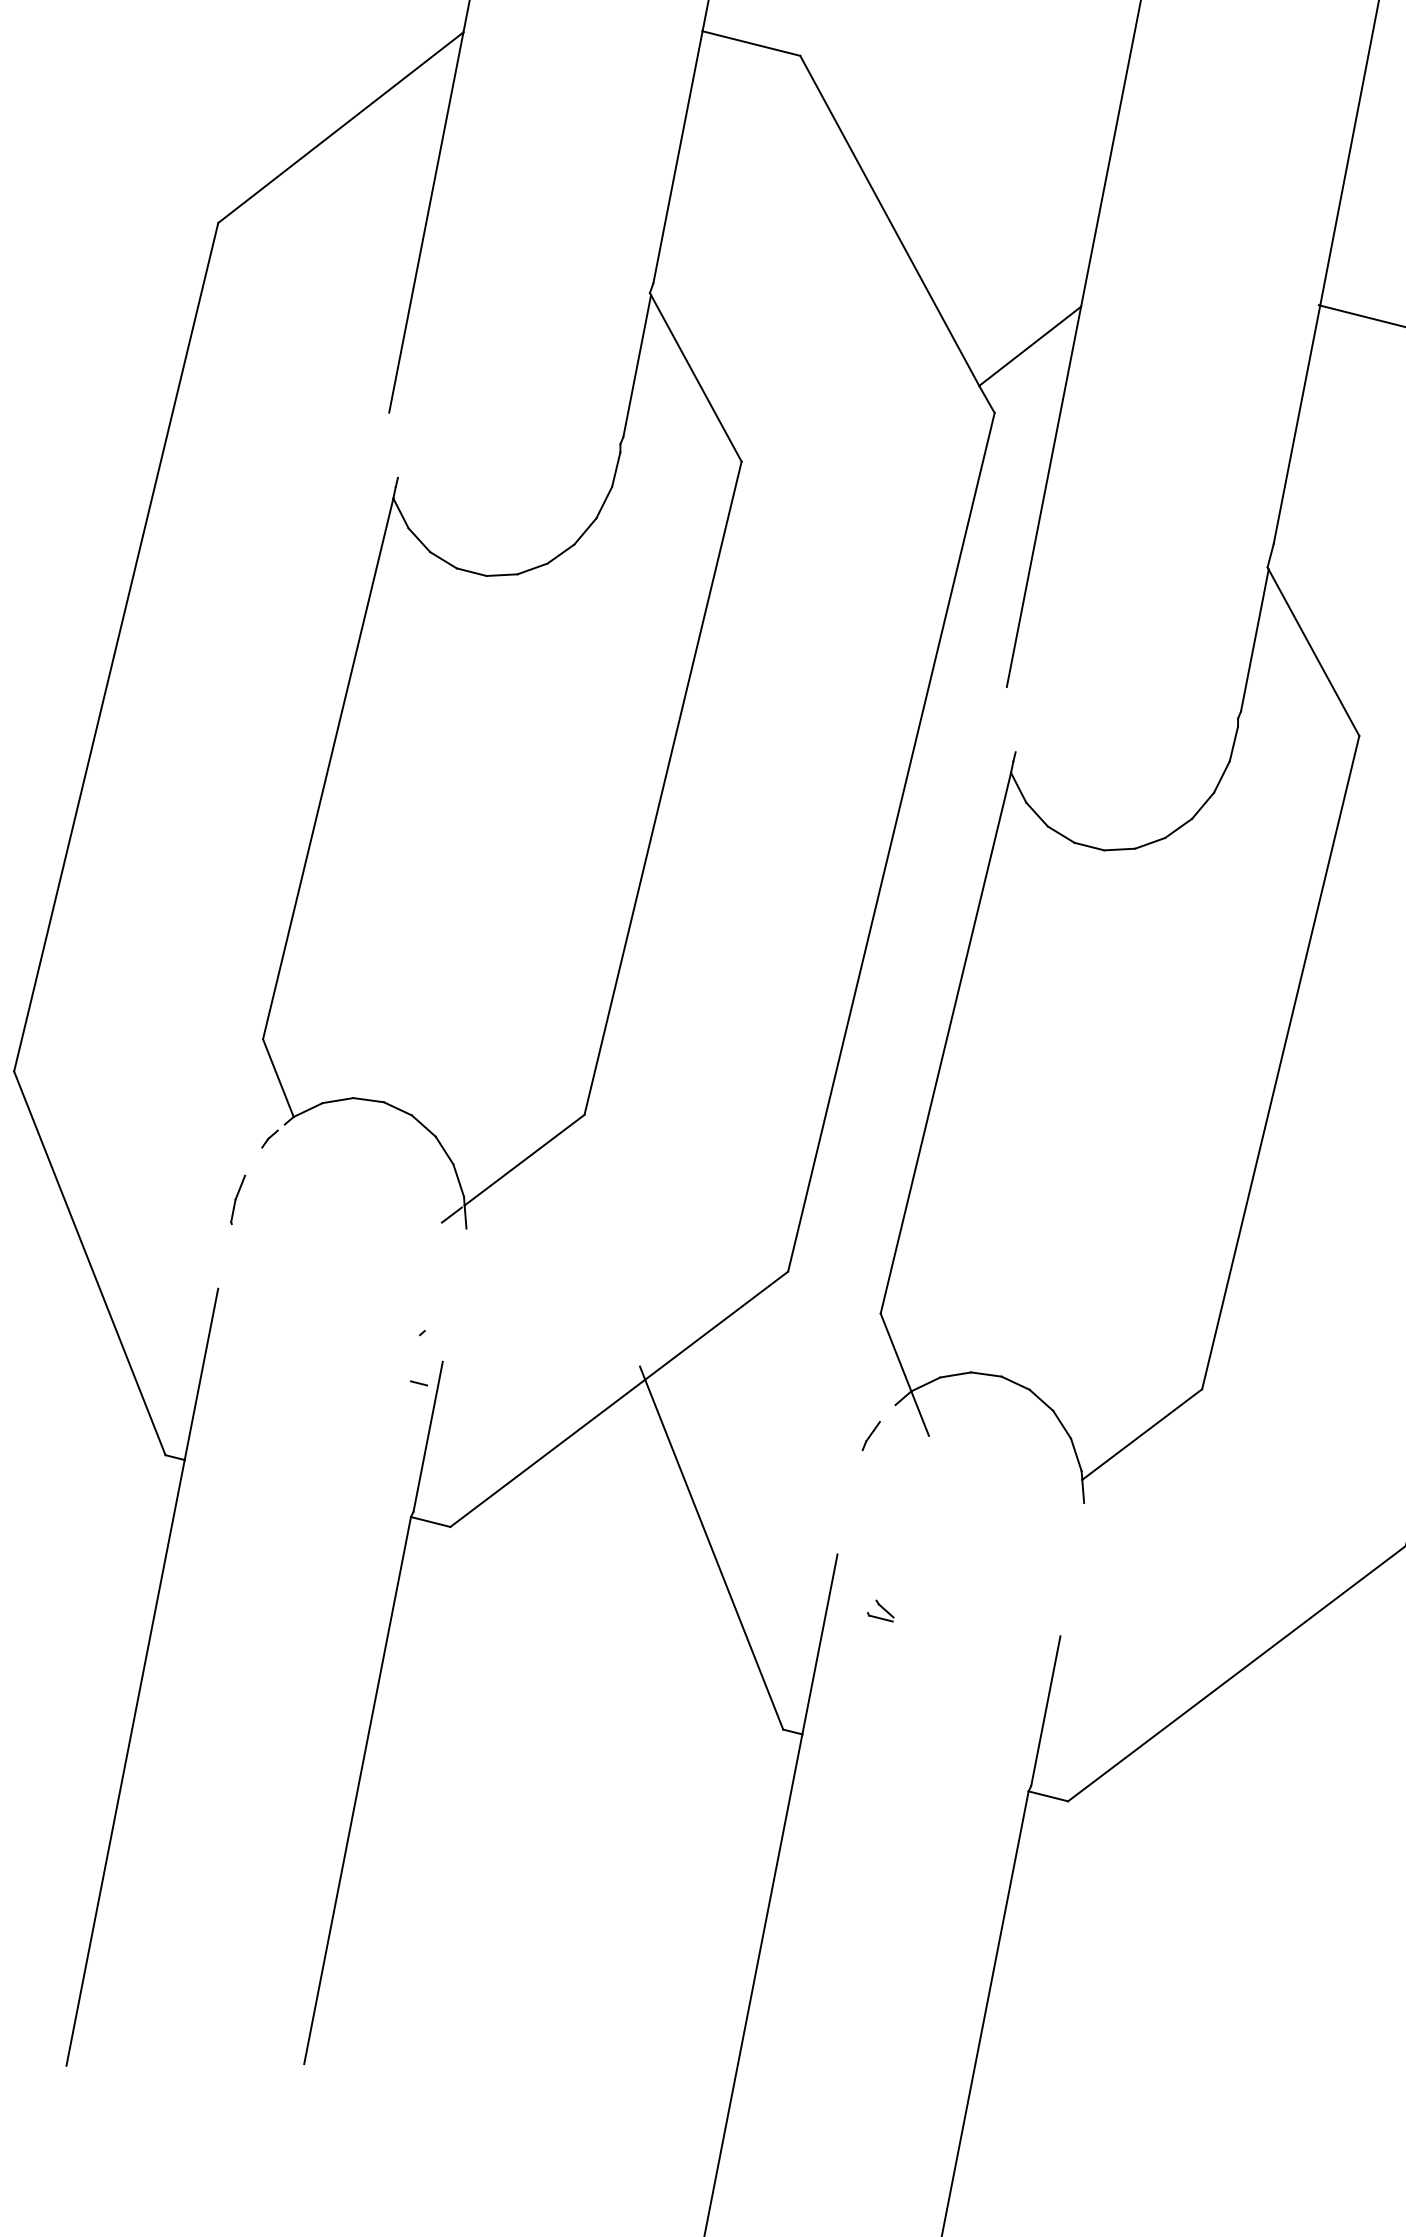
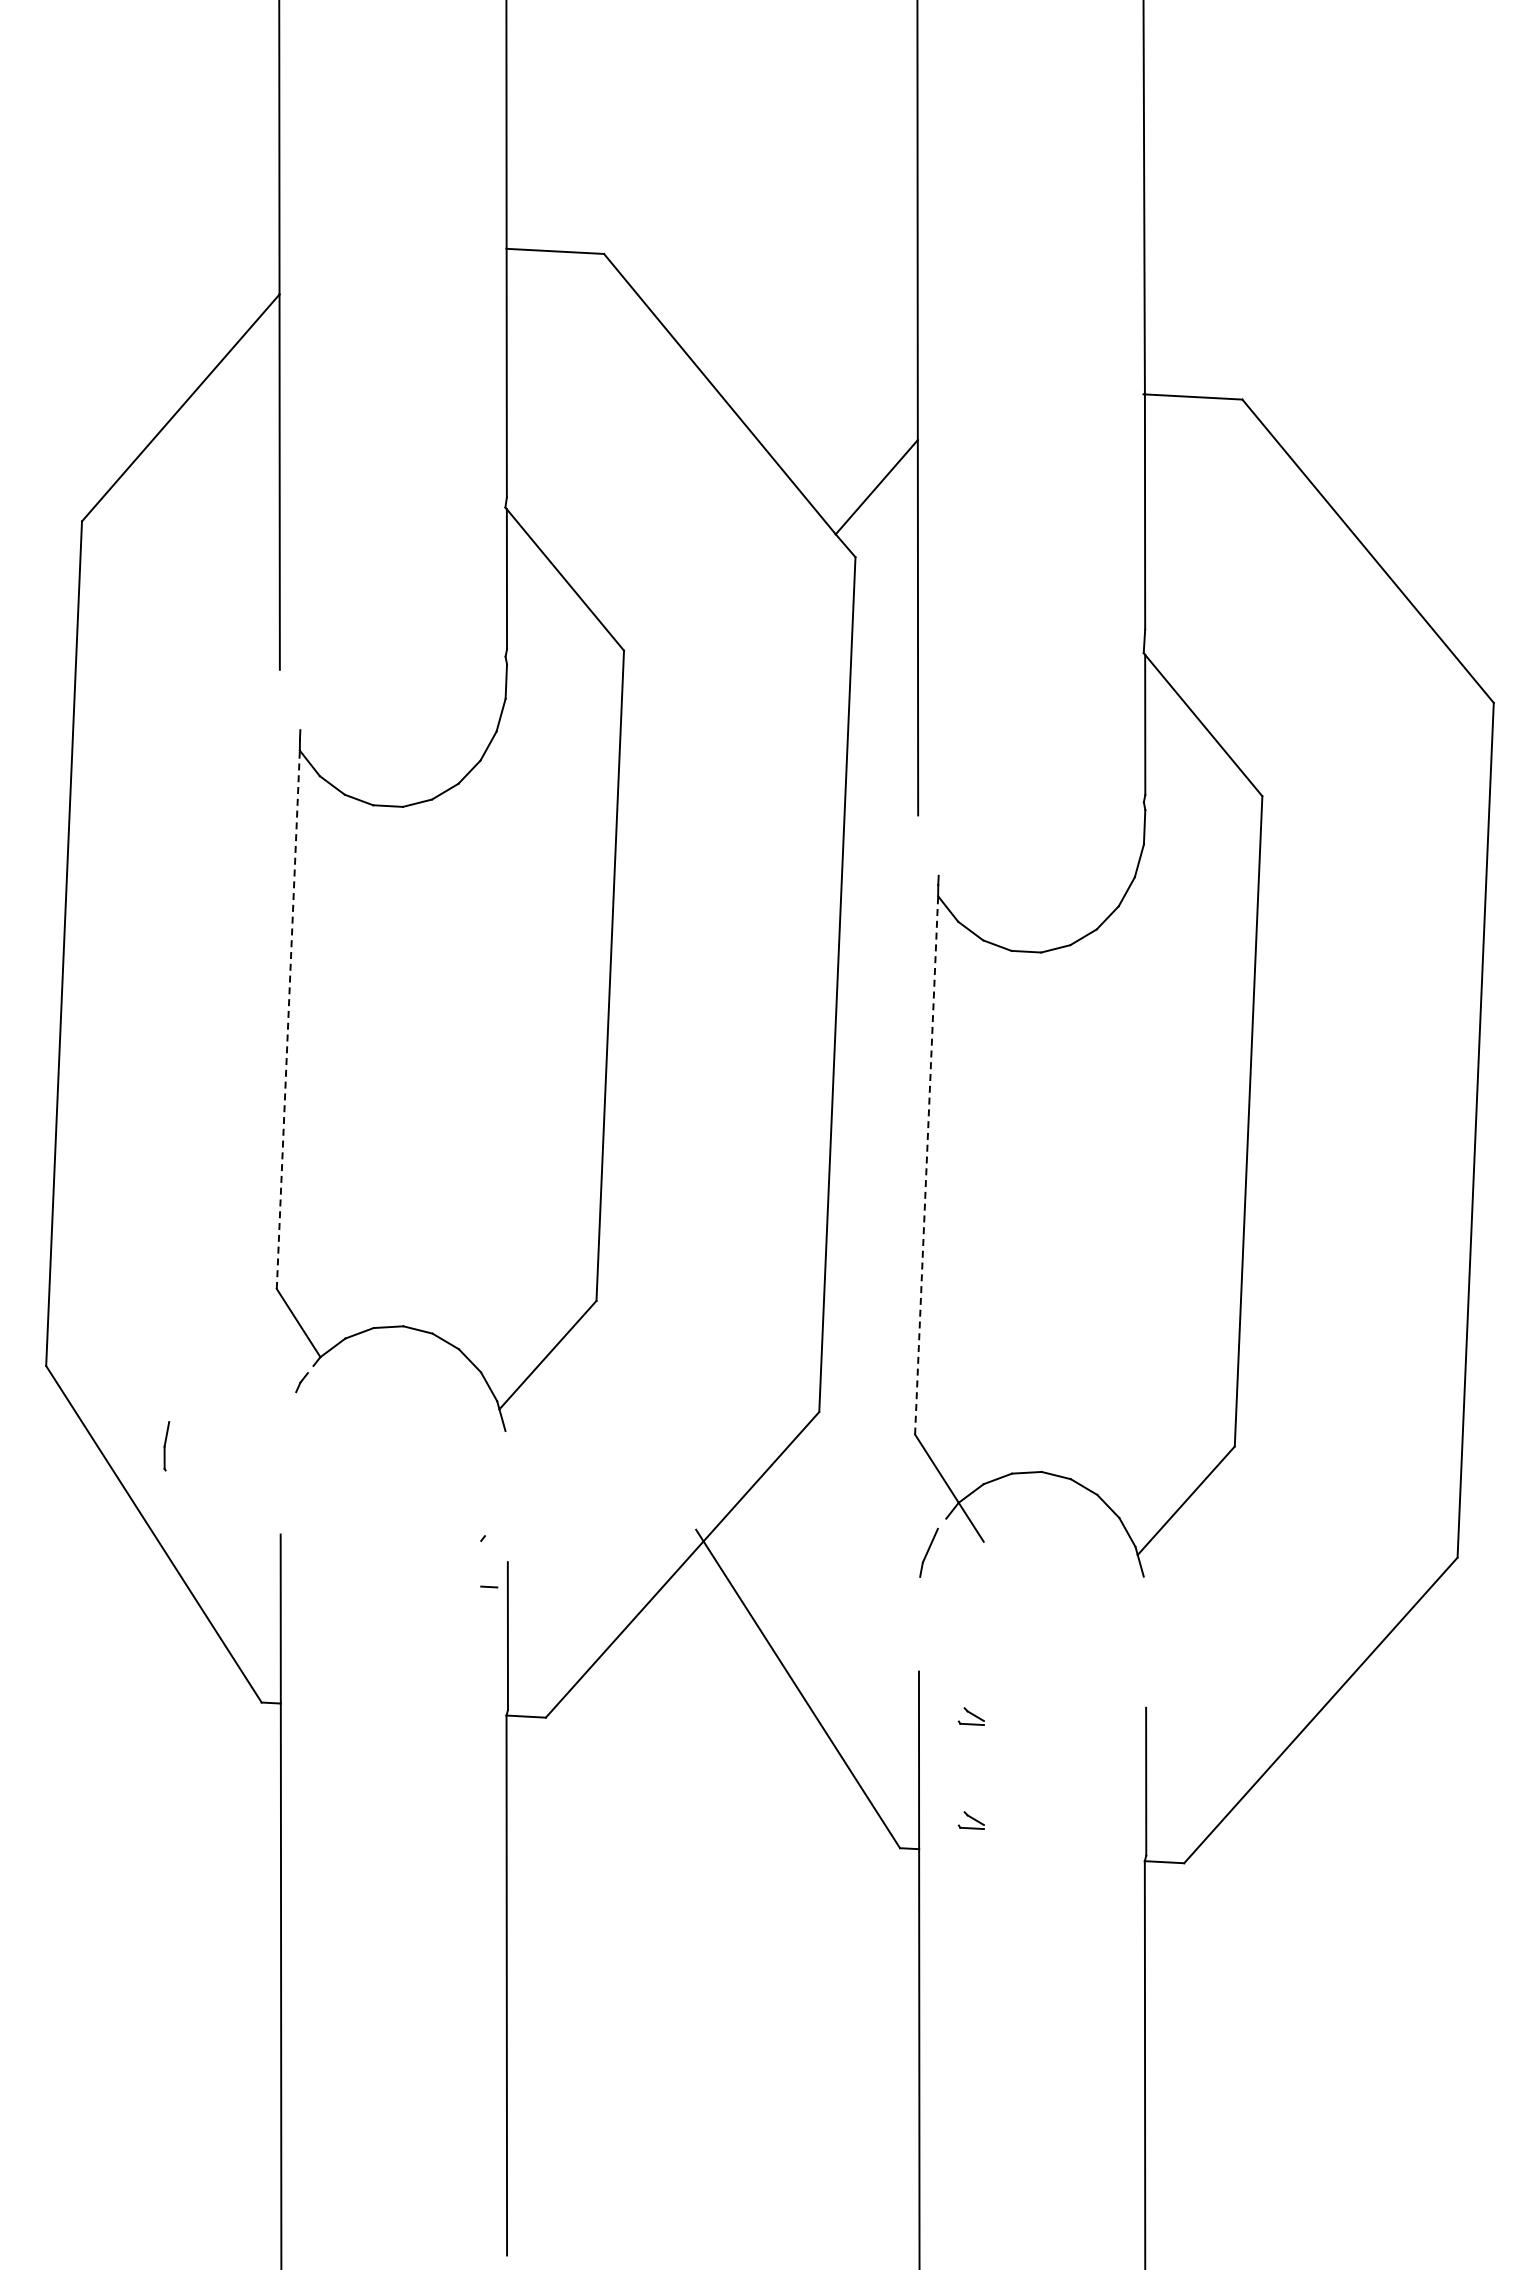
line: (328, 768) -> (288, 1019), solid -> dashed
line: (945, 1042) -> (926, 1164), solid -> dashed
part: (237, 1199) -> (166, 1446), moved
line: (452, 1214) -> (489, 1420), removed
part: (870, 1435) -> (928, 1552), size x1.6
part: (860, 1715) -> (970, 1820), added

